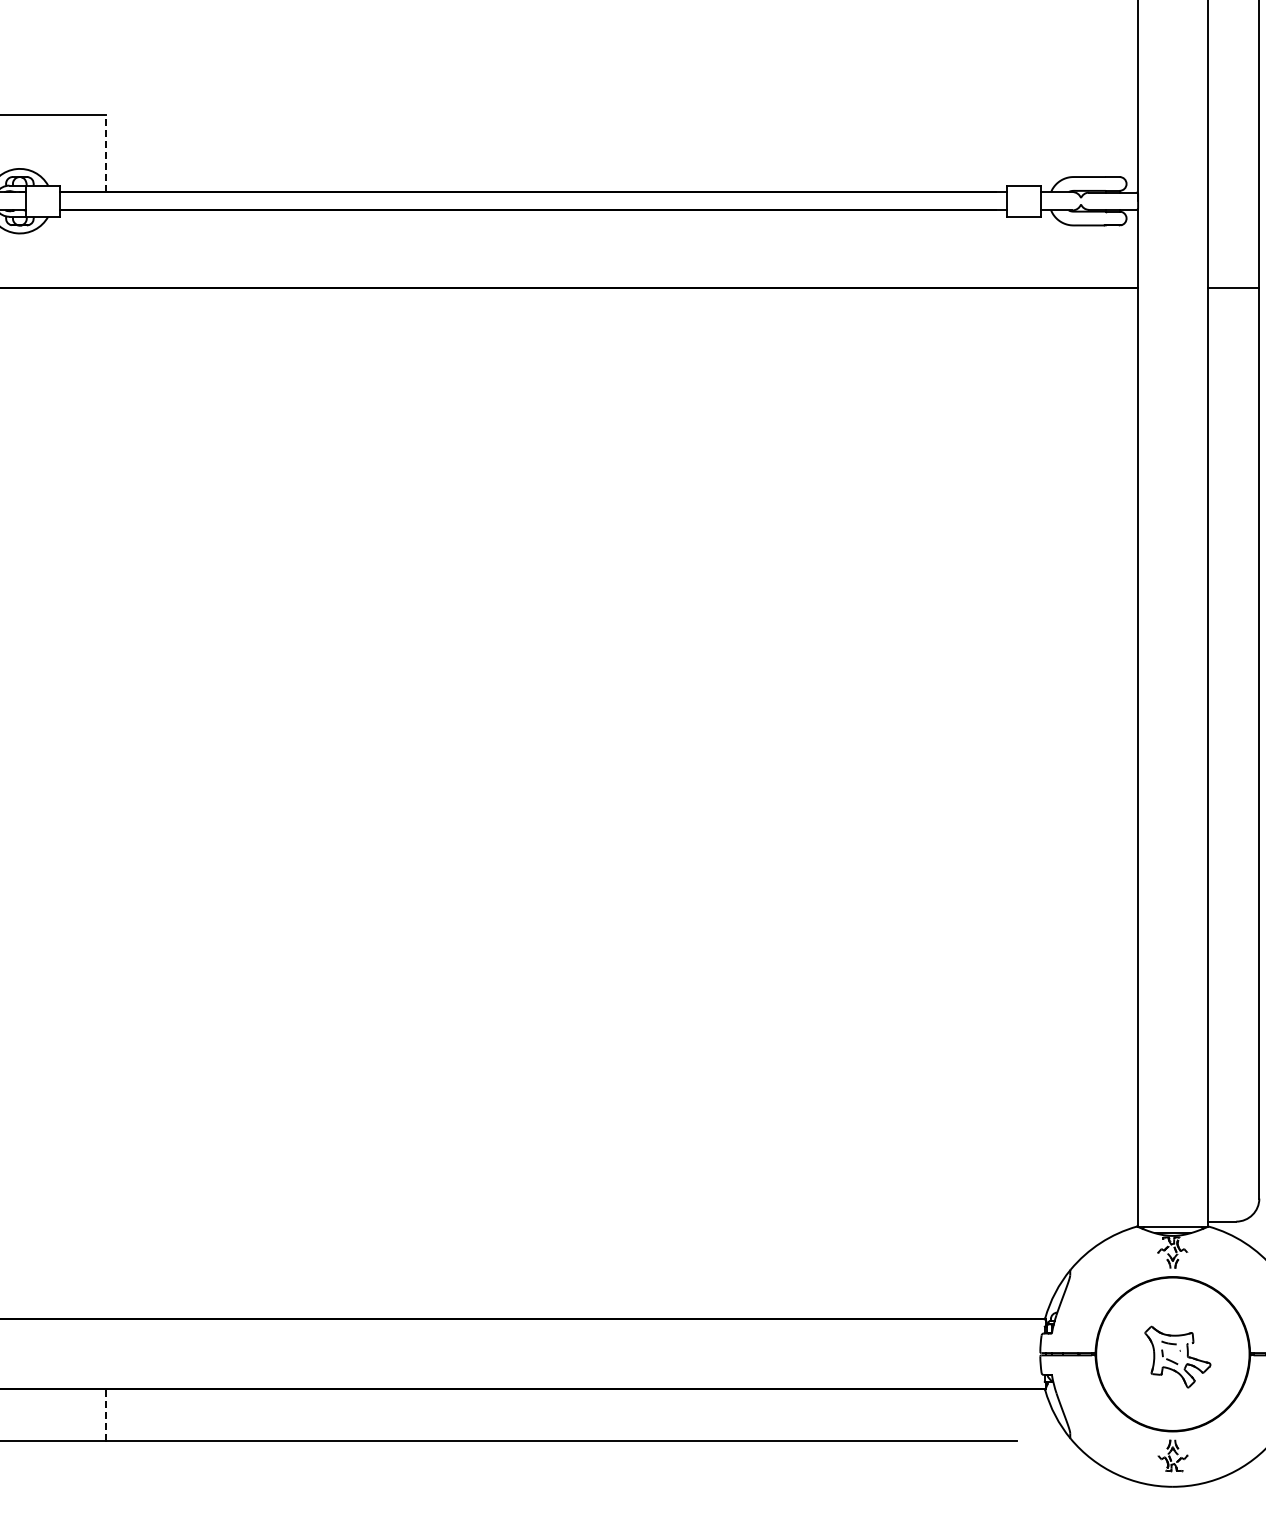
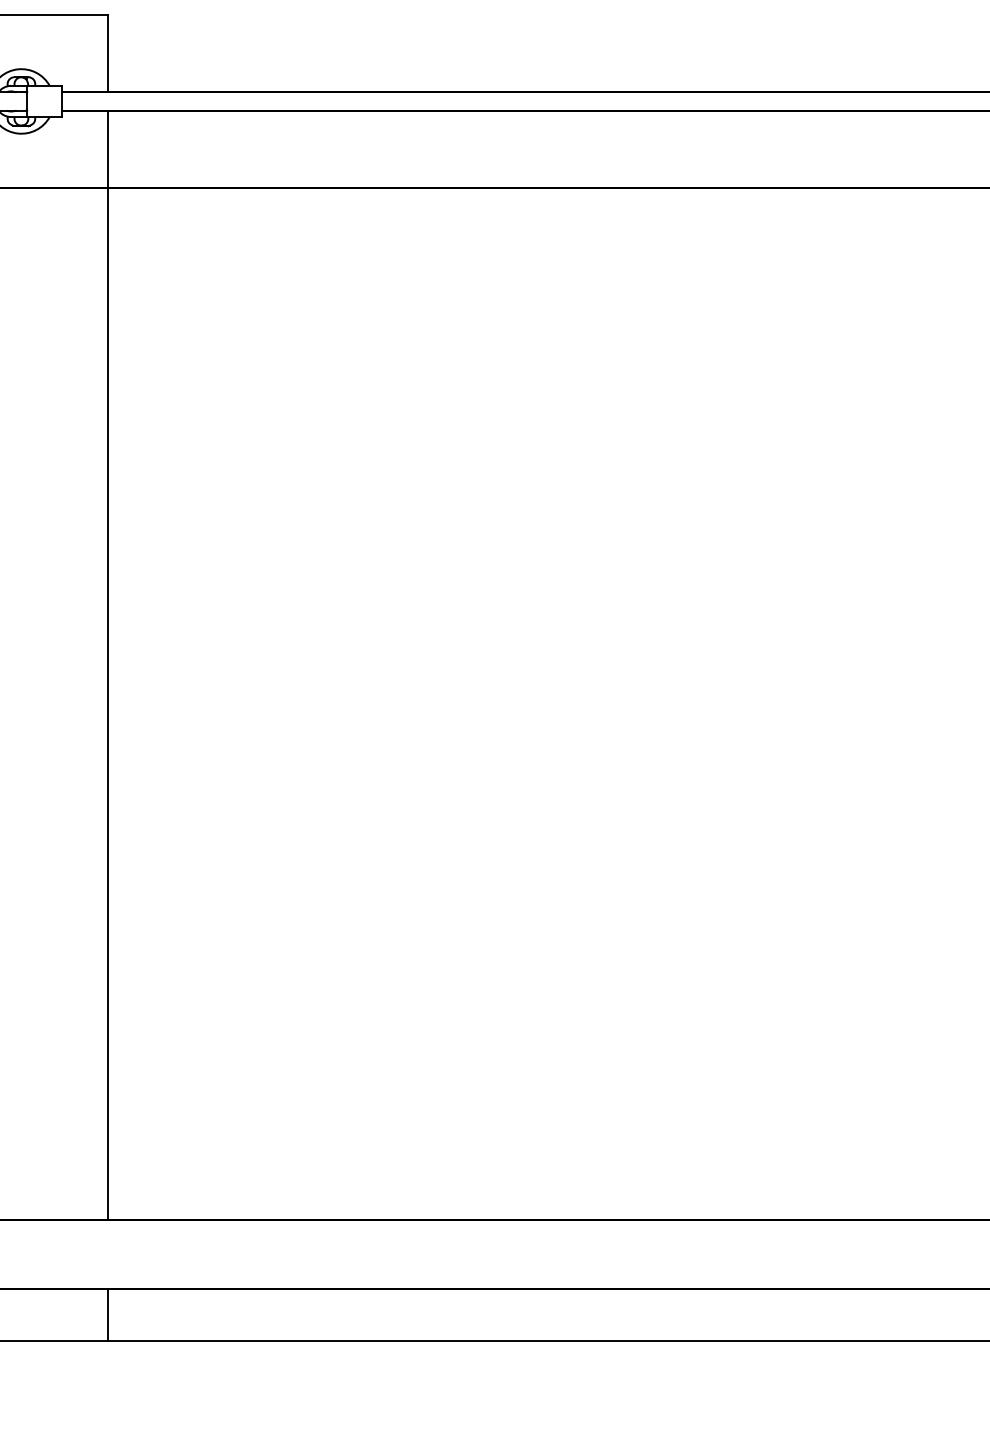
line: (106, 153) -> (108, 53), dashed -> solid
line: (106, 764) -> (108, 664), added
line: (106, 1414) -> (108, 1314), dashed -> solid

